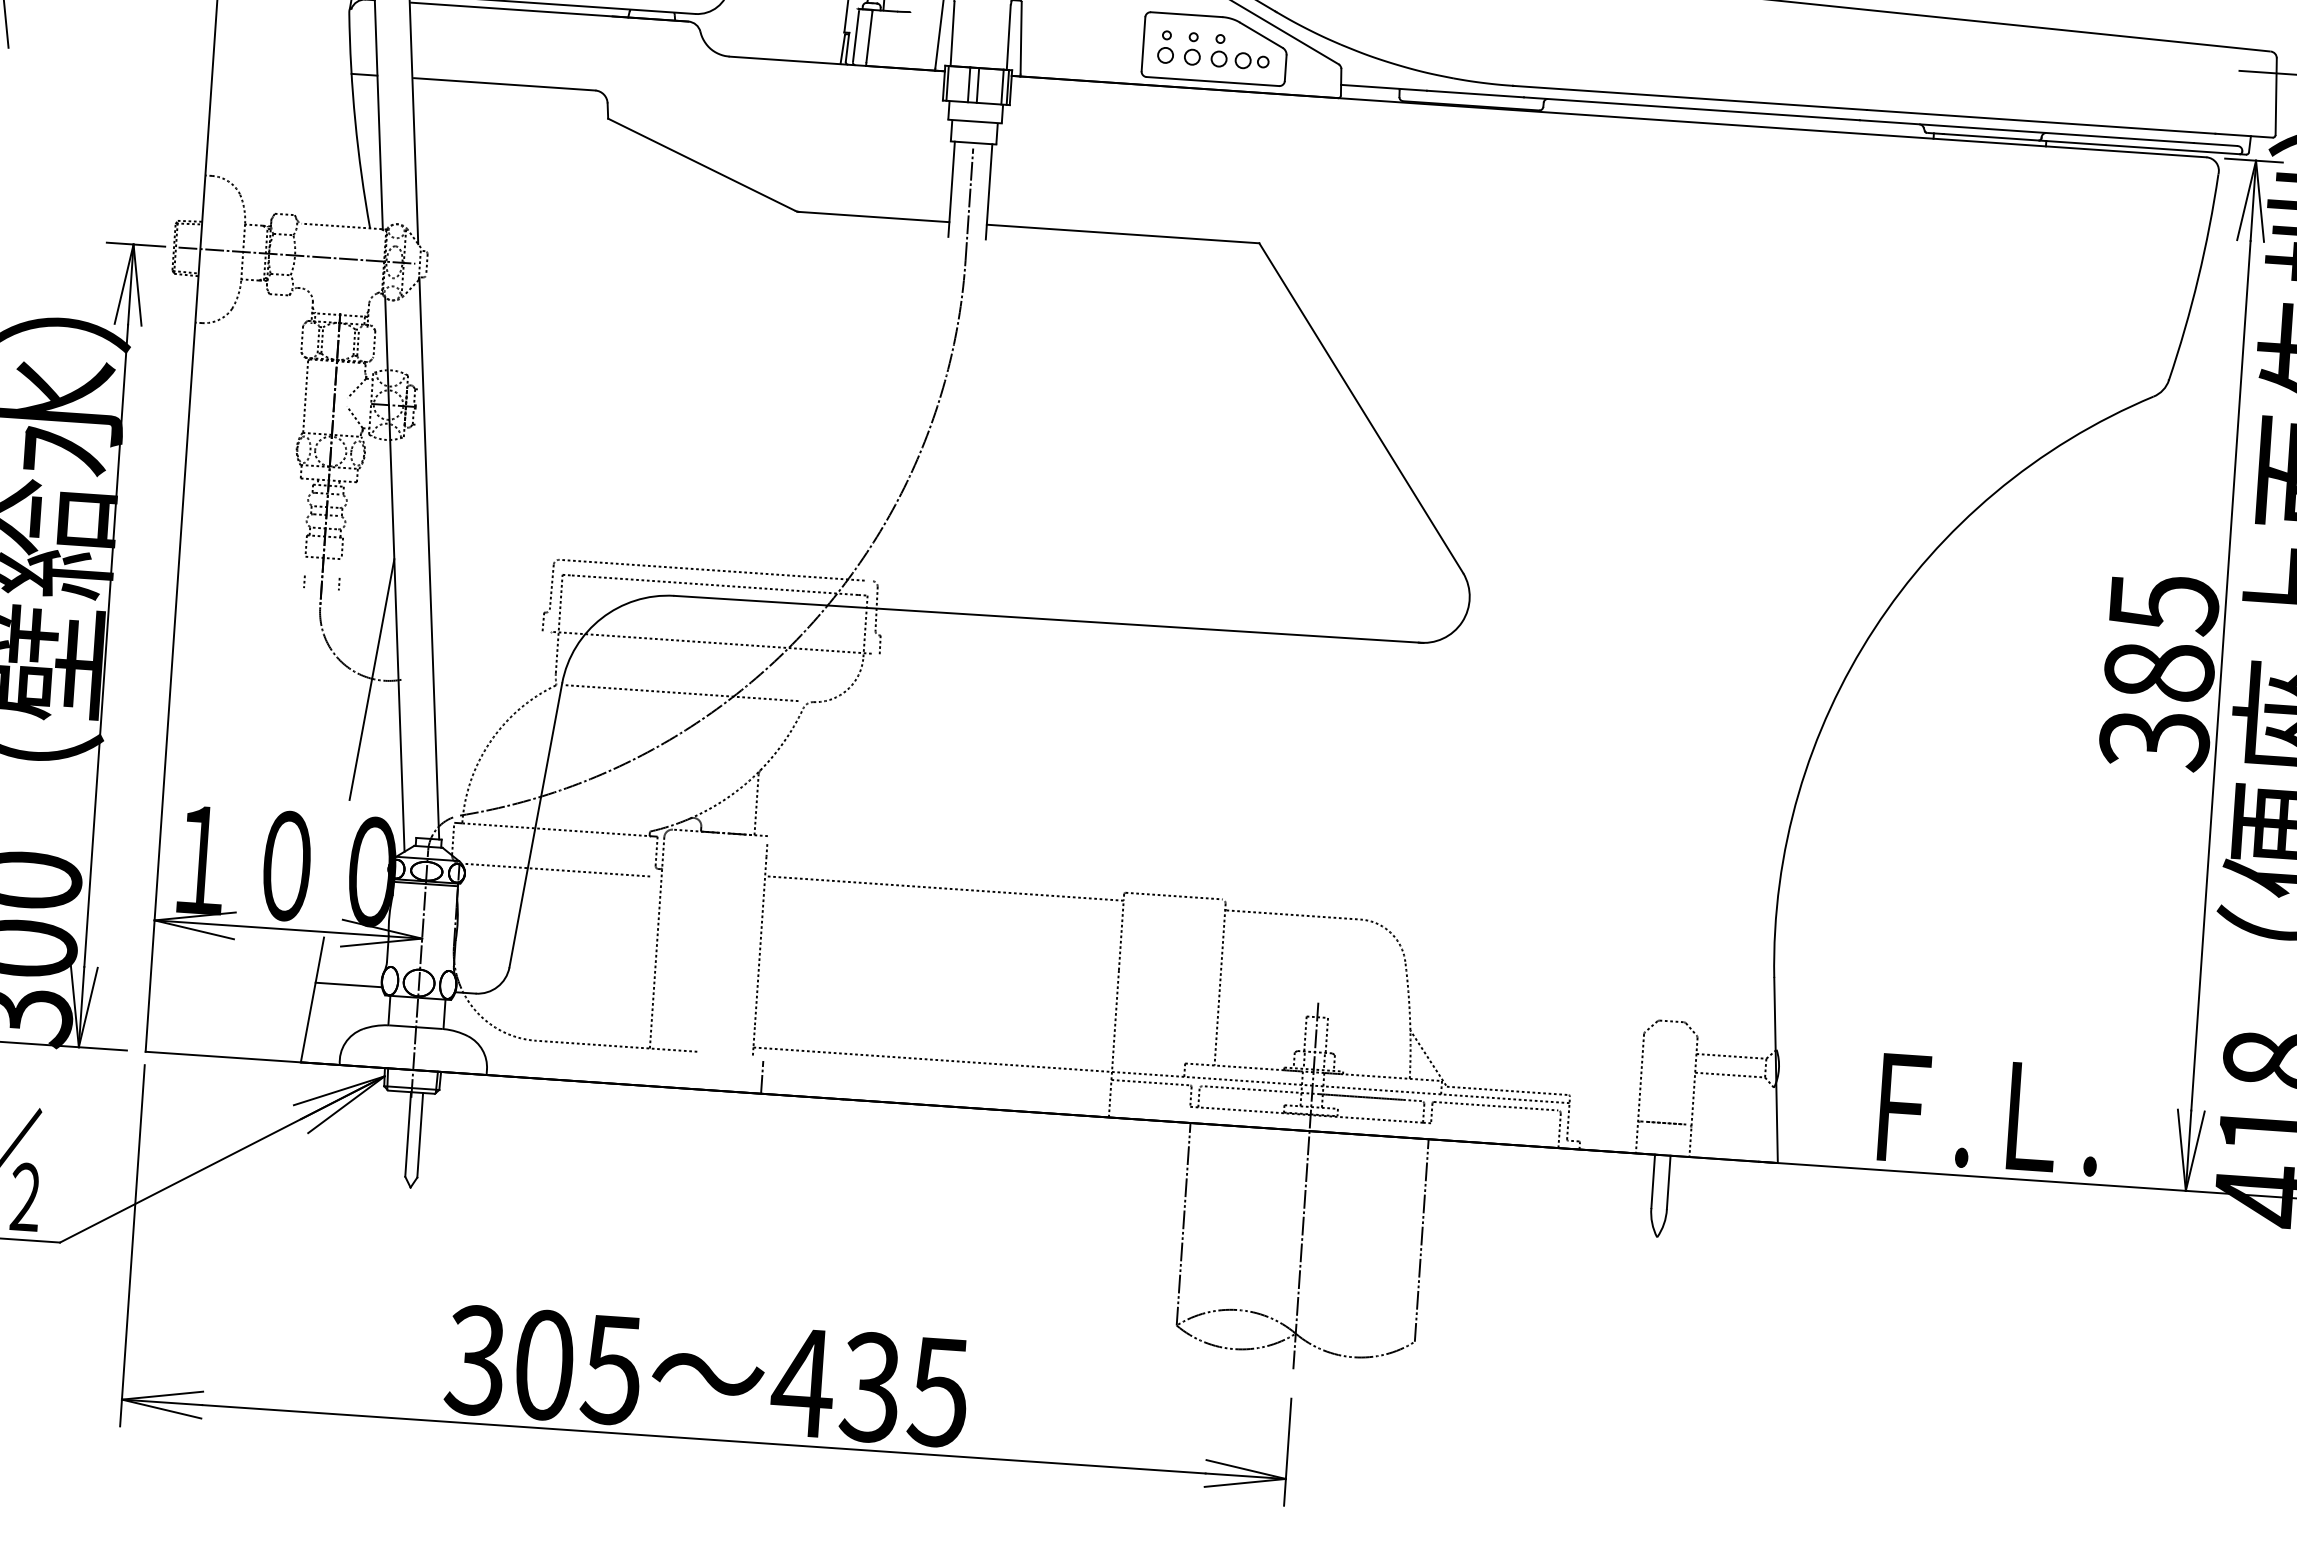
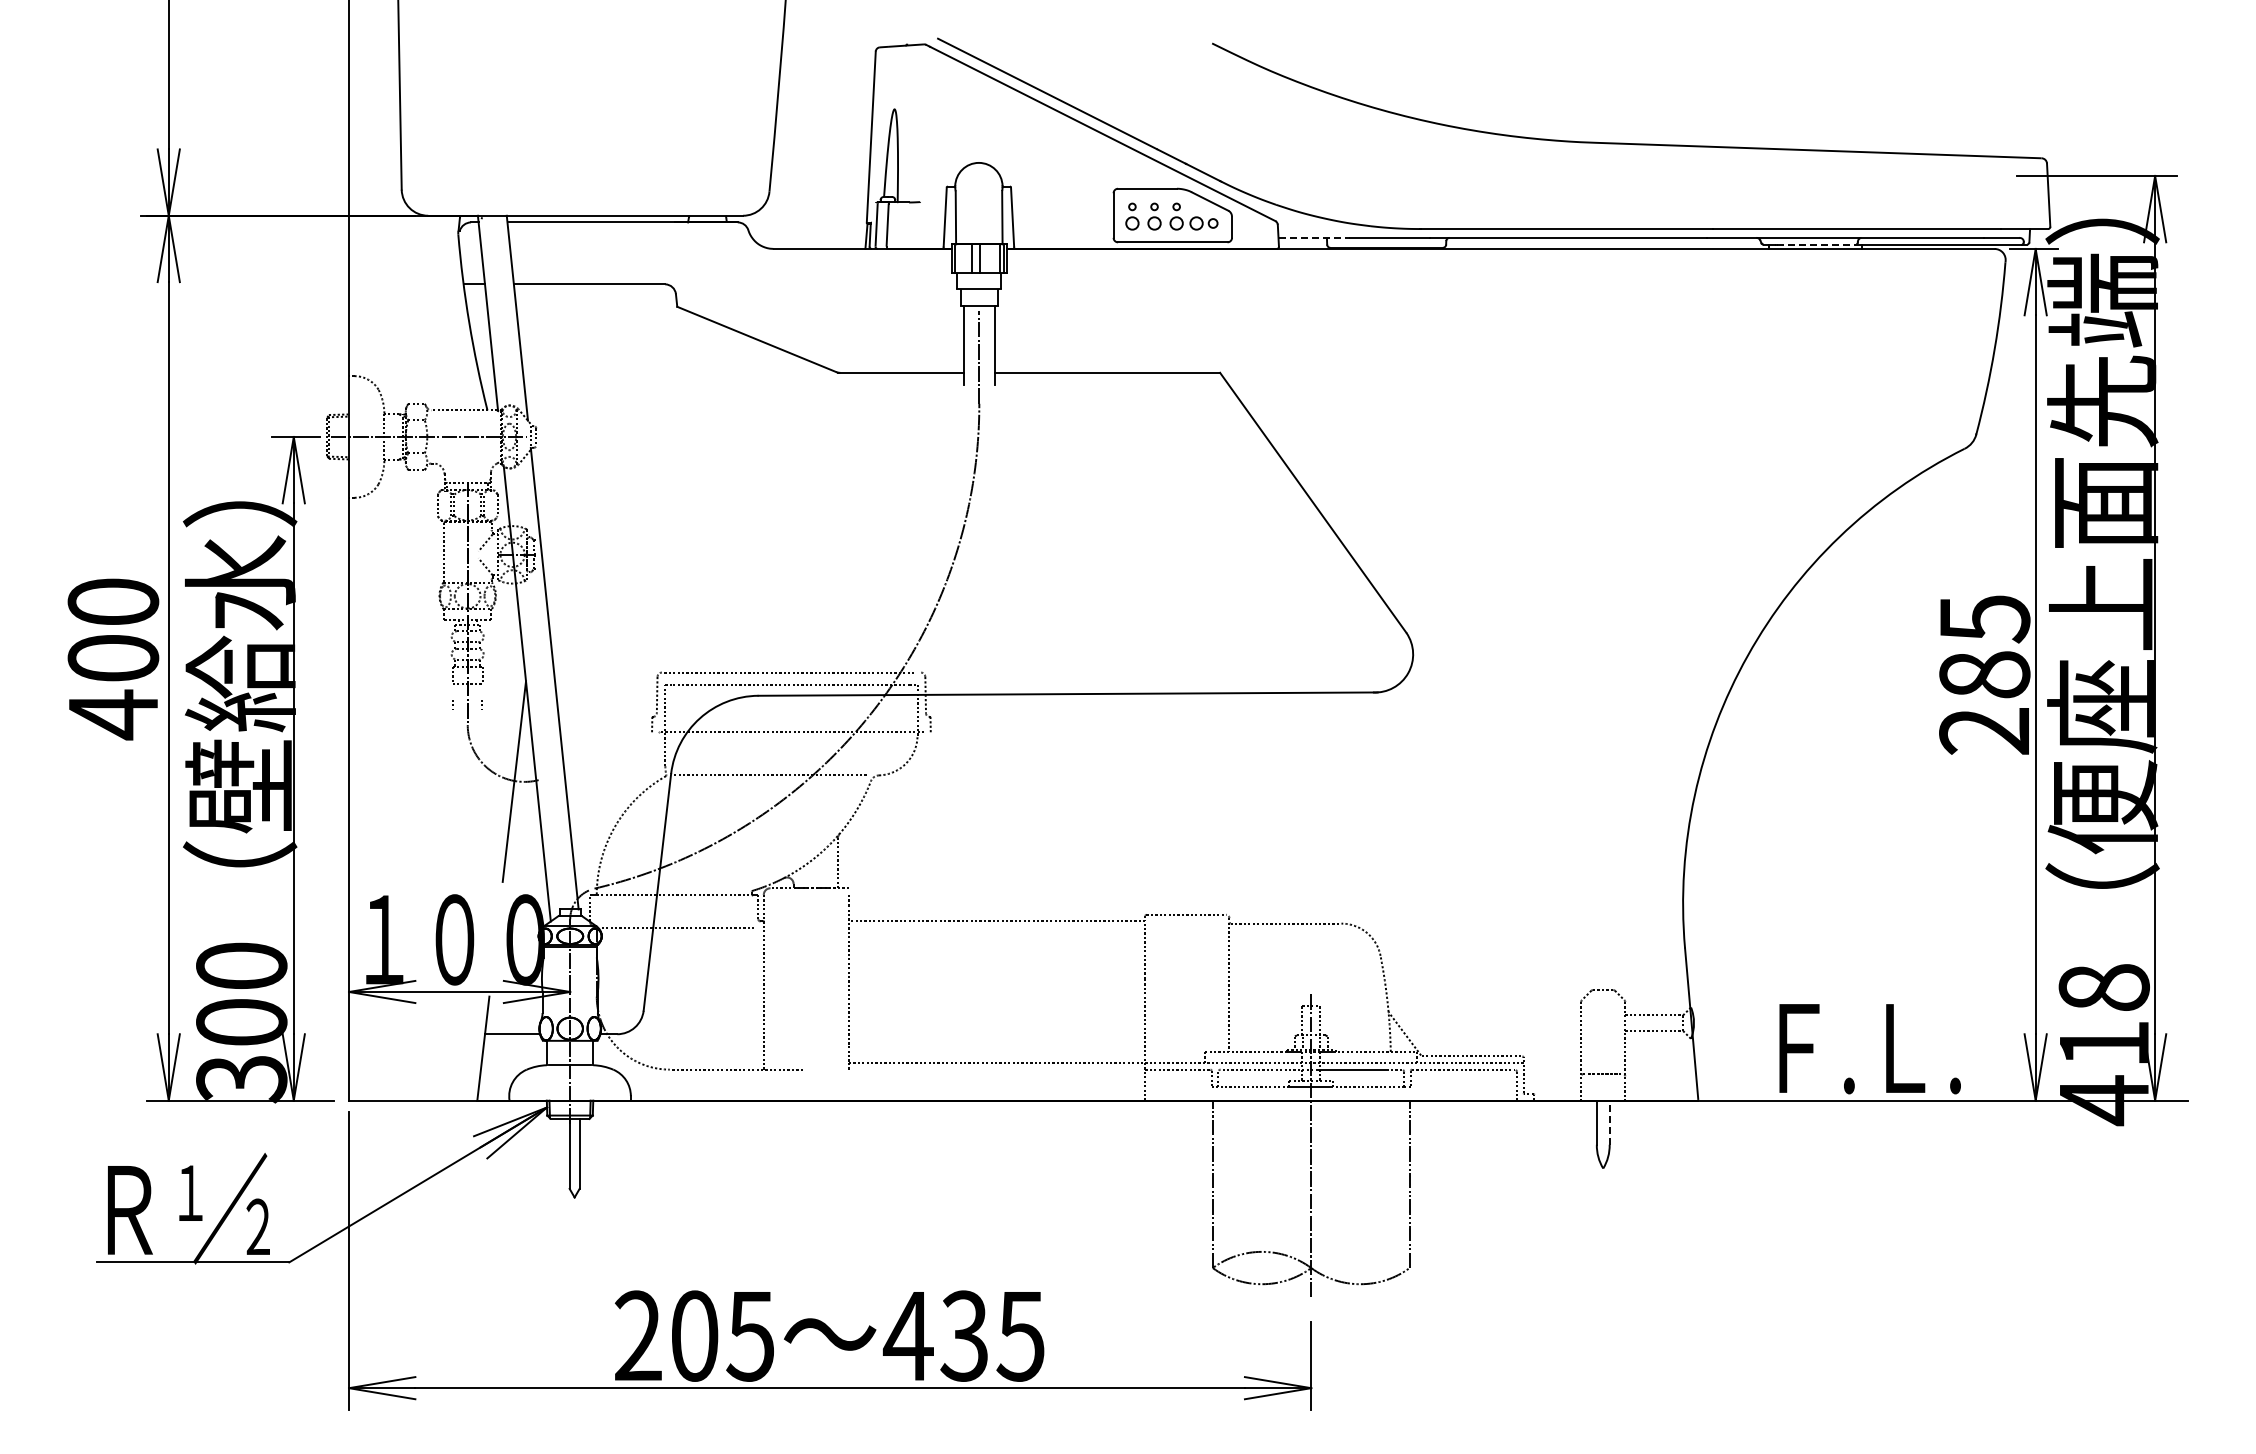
line: (1384, 87) -> (1314, 237), solid -> dashed
line: (1992, 137) -> (1817, 244), solid -> dashed
text: (2154, 740) -> (1984, 731), 385 -> 285
line: (761, 1076) -> (857, 1086), removed
line: (1668, 1182) -> (1609, 1122), solid -> dashed
text: (475, 1359) -> (637, 1335), 305 -> 205

